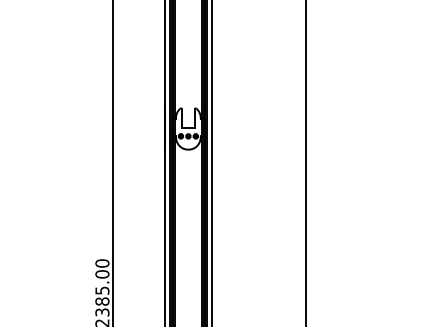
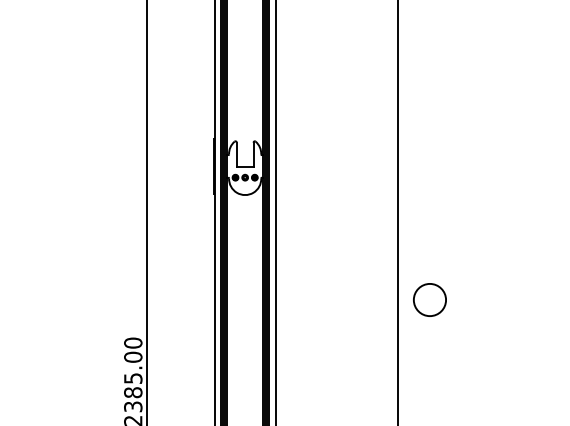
circle: (330, 230) -> (430, 300), added

